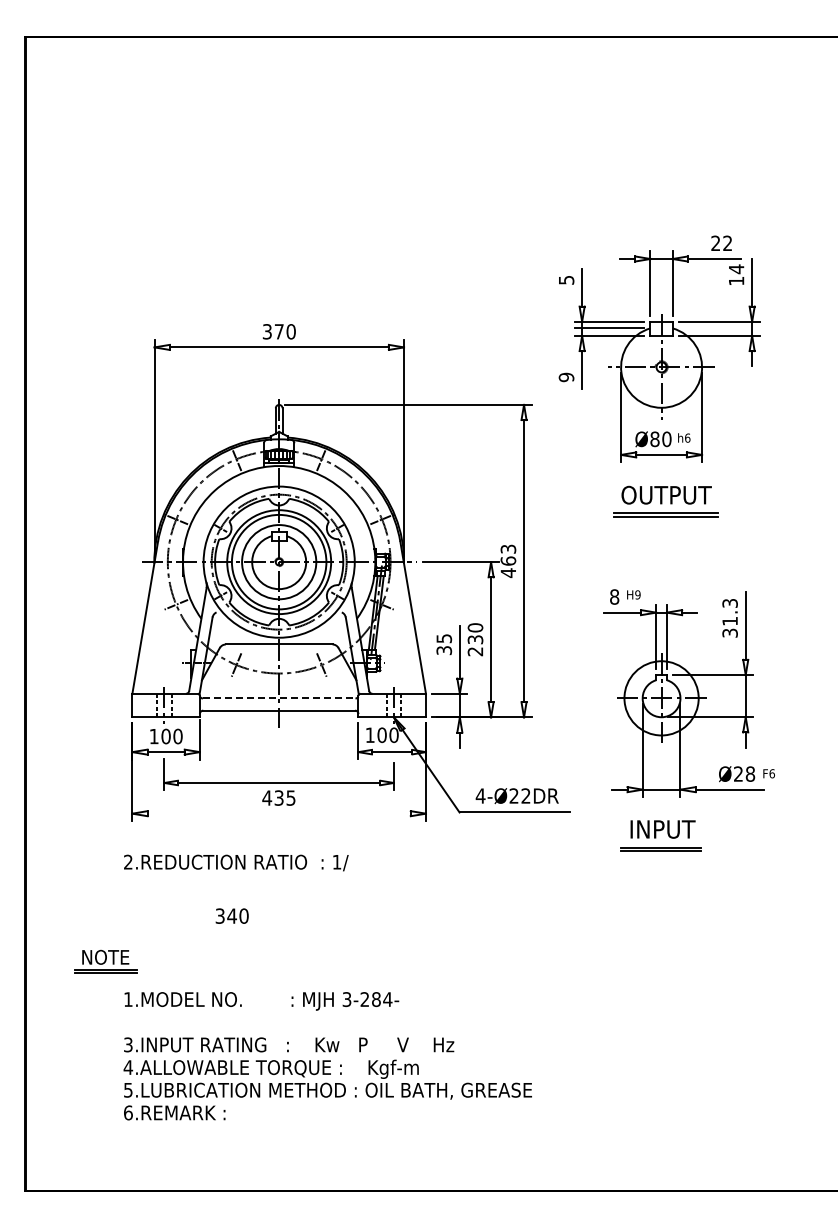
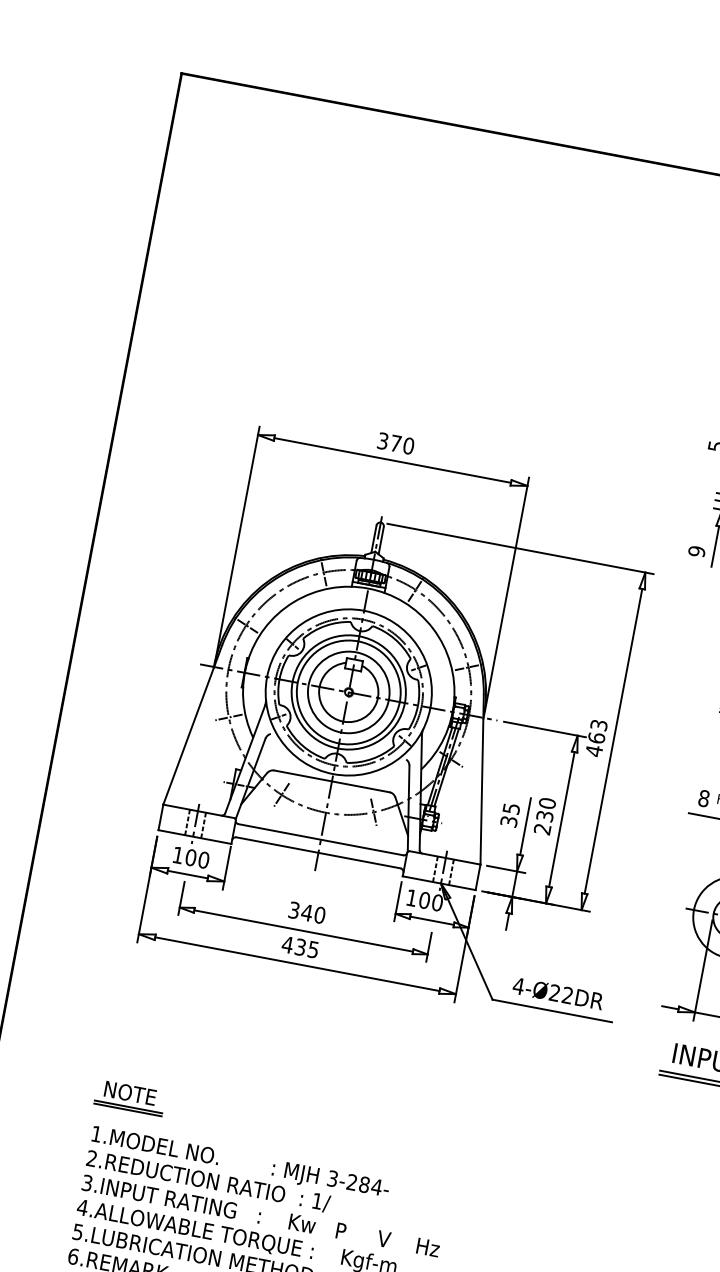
line: (279, 698) -> (321, 839), dashed -> solid
line: (278, 813) -> (296, 963), added
text: (236, 862) -> (208, 1181), moved
text: (231, 915) -> (306, 911), moved
part: (105, 961) -> (129, 1097), moved

